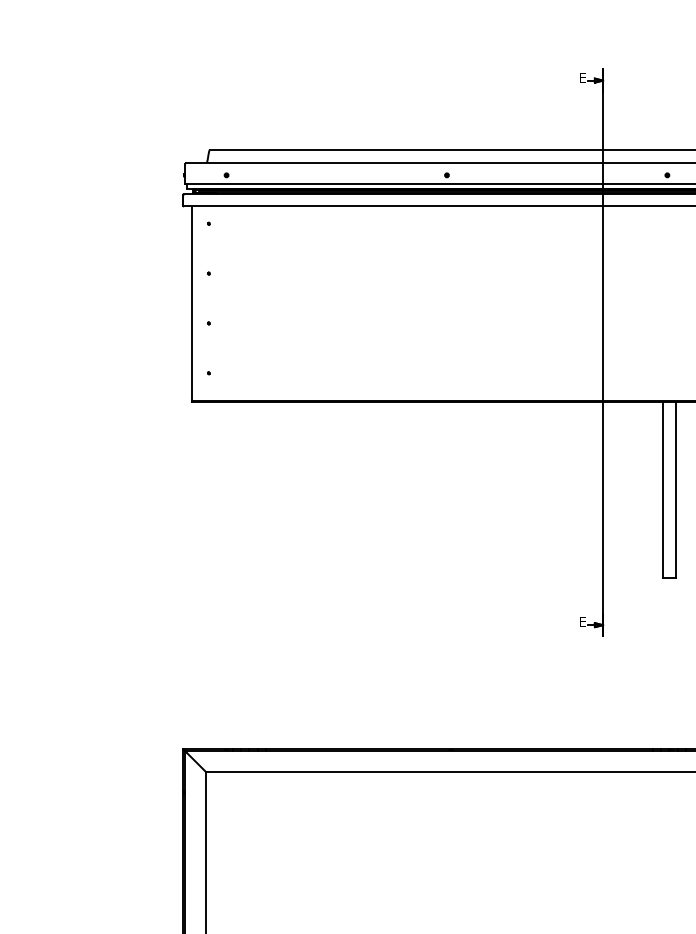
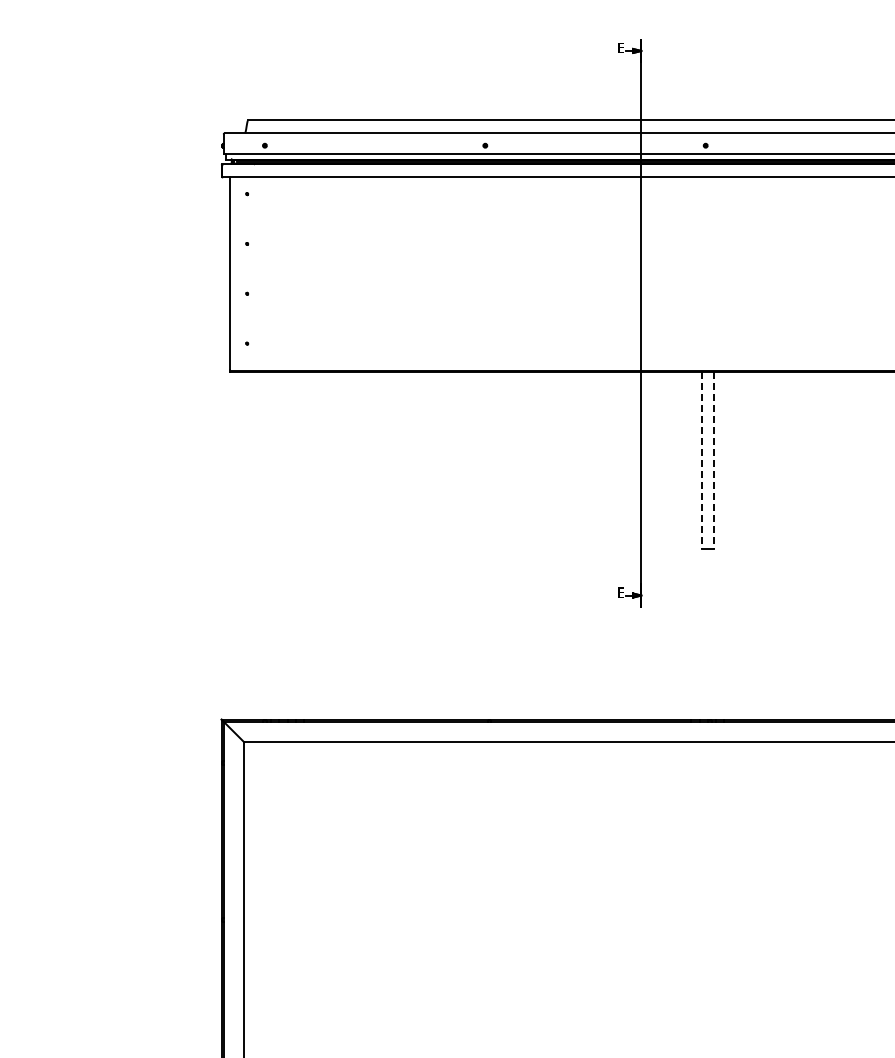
line: (663, 490) -> (701, 460), solid -> dashed
line: (675, 490) -> (713, 460), solid -> dashed

